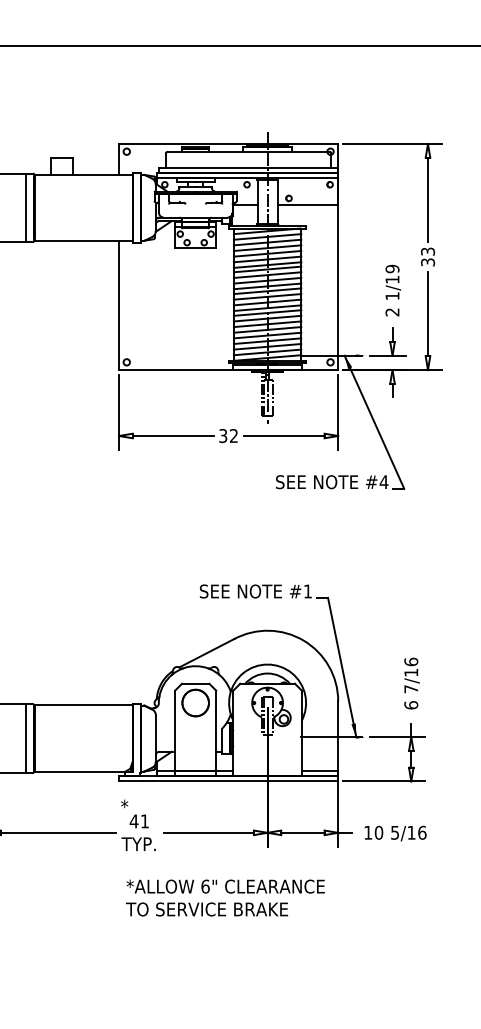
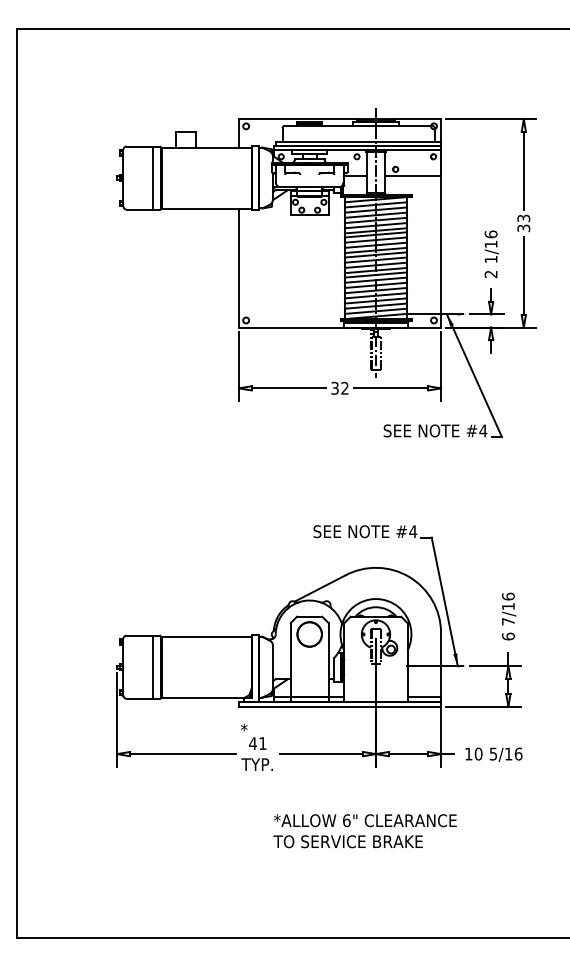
text: (391, 269) -> (490, 234), 1/19 -> 1/16
text: (308, 591) -> (413, 531), #1 -> #4
text: (224, 898) -> (364, 831), moved

